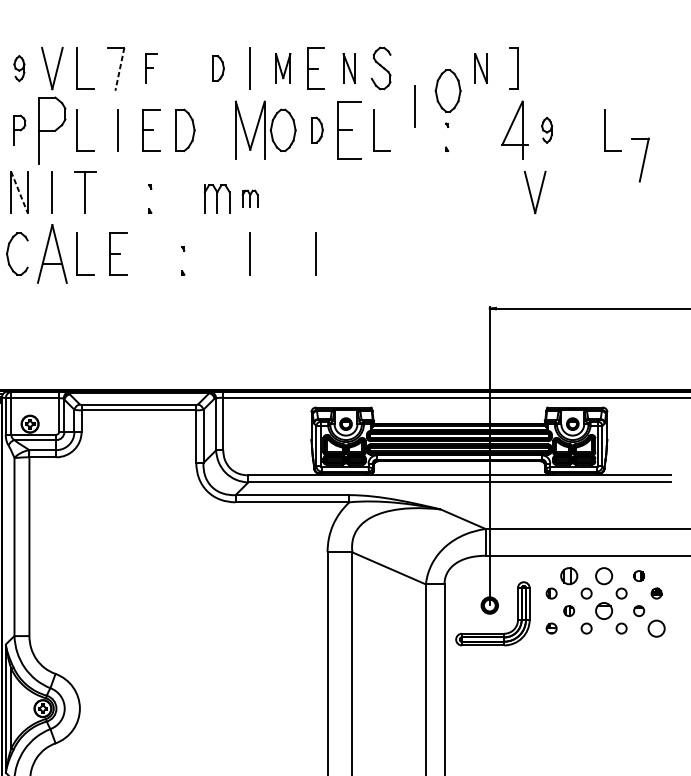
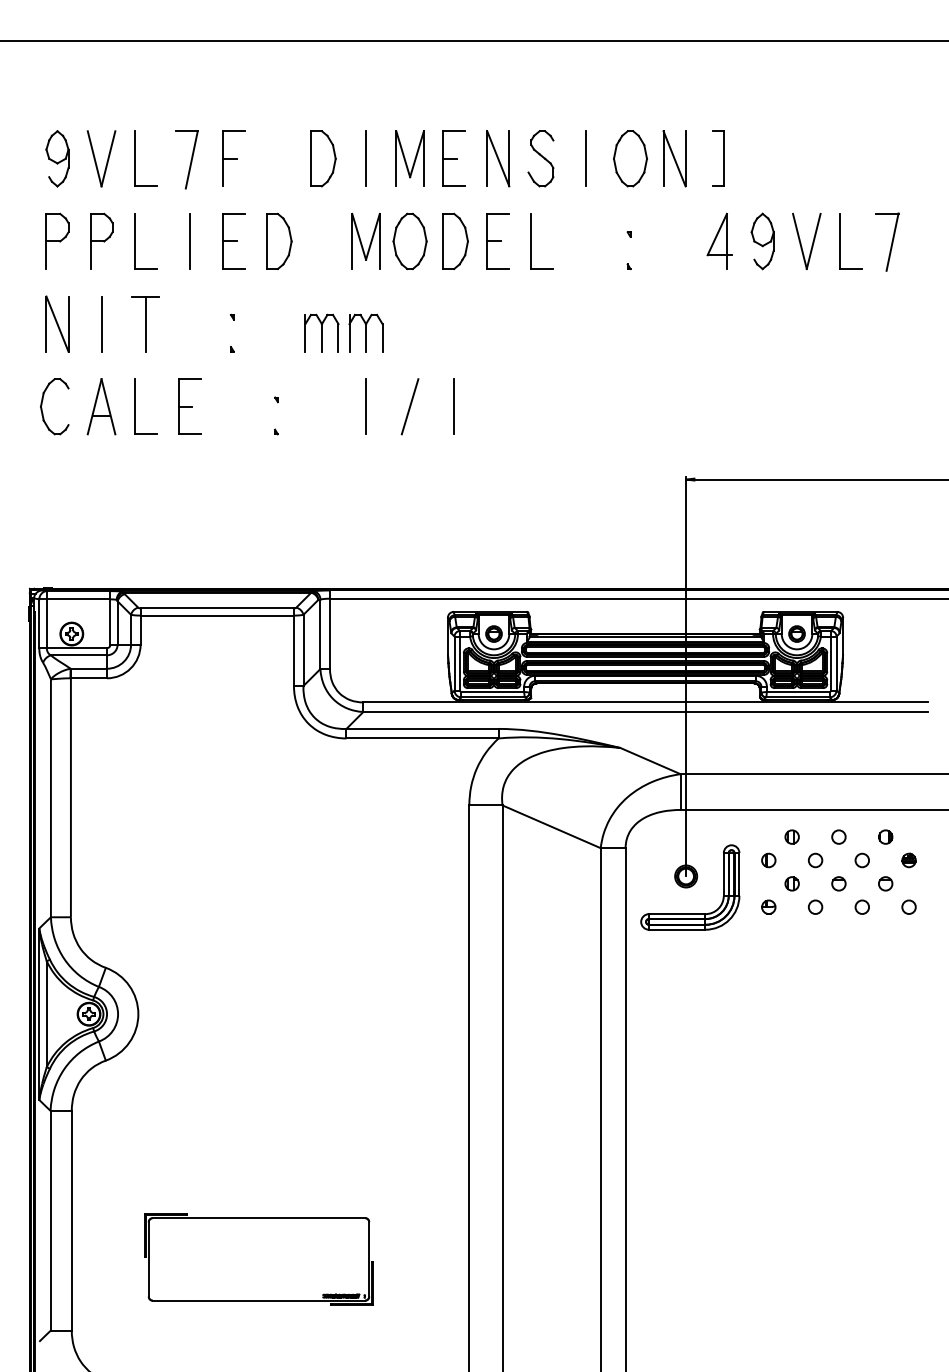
part: (19, 68) -> (57, 158), size x1.67
part: (151, 68) -> (233, 158), size x1.43
part: (218, 68) -> (323, 158), size x1.67
part: (282, 68) -> (409, 158), size x1.43
part: (349, 68) -> (498, 158), size x1.43
part: (481, 68) -> (674, 158), size x1.43
line: (119, 69) -> (191, 160), dashed -> solid
part: (448, 90) -> (630, 158), moved
line: (414, 106) -> (585, 158), moved
part: (19, 129) -> (57, 240), size x1.43
part: (52, 129) -> (101, 240), size x0.62
part: (249, 129) -> (365, 240), size x0.71
part: (317, 129) -> (455, 240), size x1.67
part: (514, 129) -> (719, 240), size x0.71
part: (348, 130) -> (497, 241), size x0.71
part: (546, 130) -> (762, 241), size x1.67
part: (640, 159) -> (887, 241), moved
part: (534, 191) -> (806, 240), moved
line: (19, 192) -> (57, 324), dashed -> solid
part: (249, 198) -> (365, 332), size x1.67
part: (52, 253) -> (101, 406), size x0.71
line: (282, 253) -> (409, 406), added
part: (568, 575) -> (791, 836), size x0.62
circle: (603, 575) -> (838, 836), size x0.62
circle: (603, 610) -> (838, 883), size x0.62
circle: (656, 628) -> (908, 906), size x0.62

